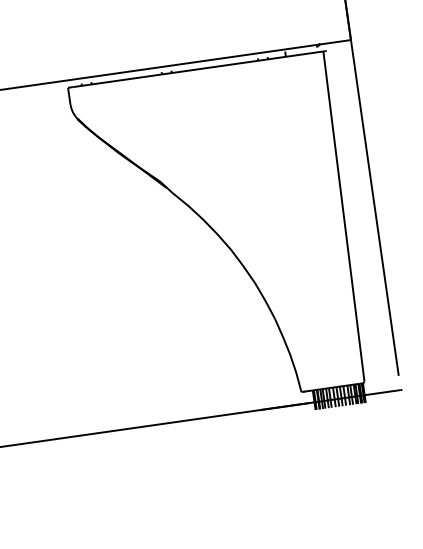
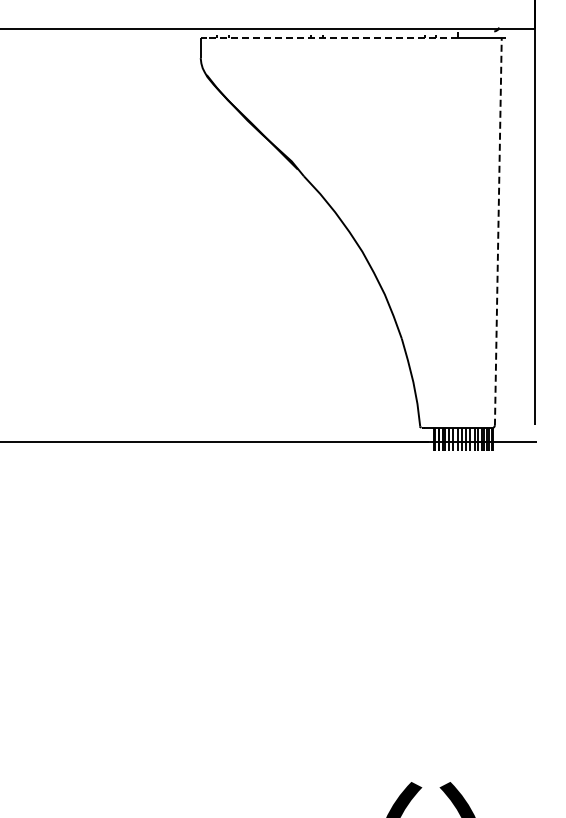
line: (178, 71) -> (331, 37), solid -> dashed
line: (344, 216) -> (498, 231), solid -> dashed

